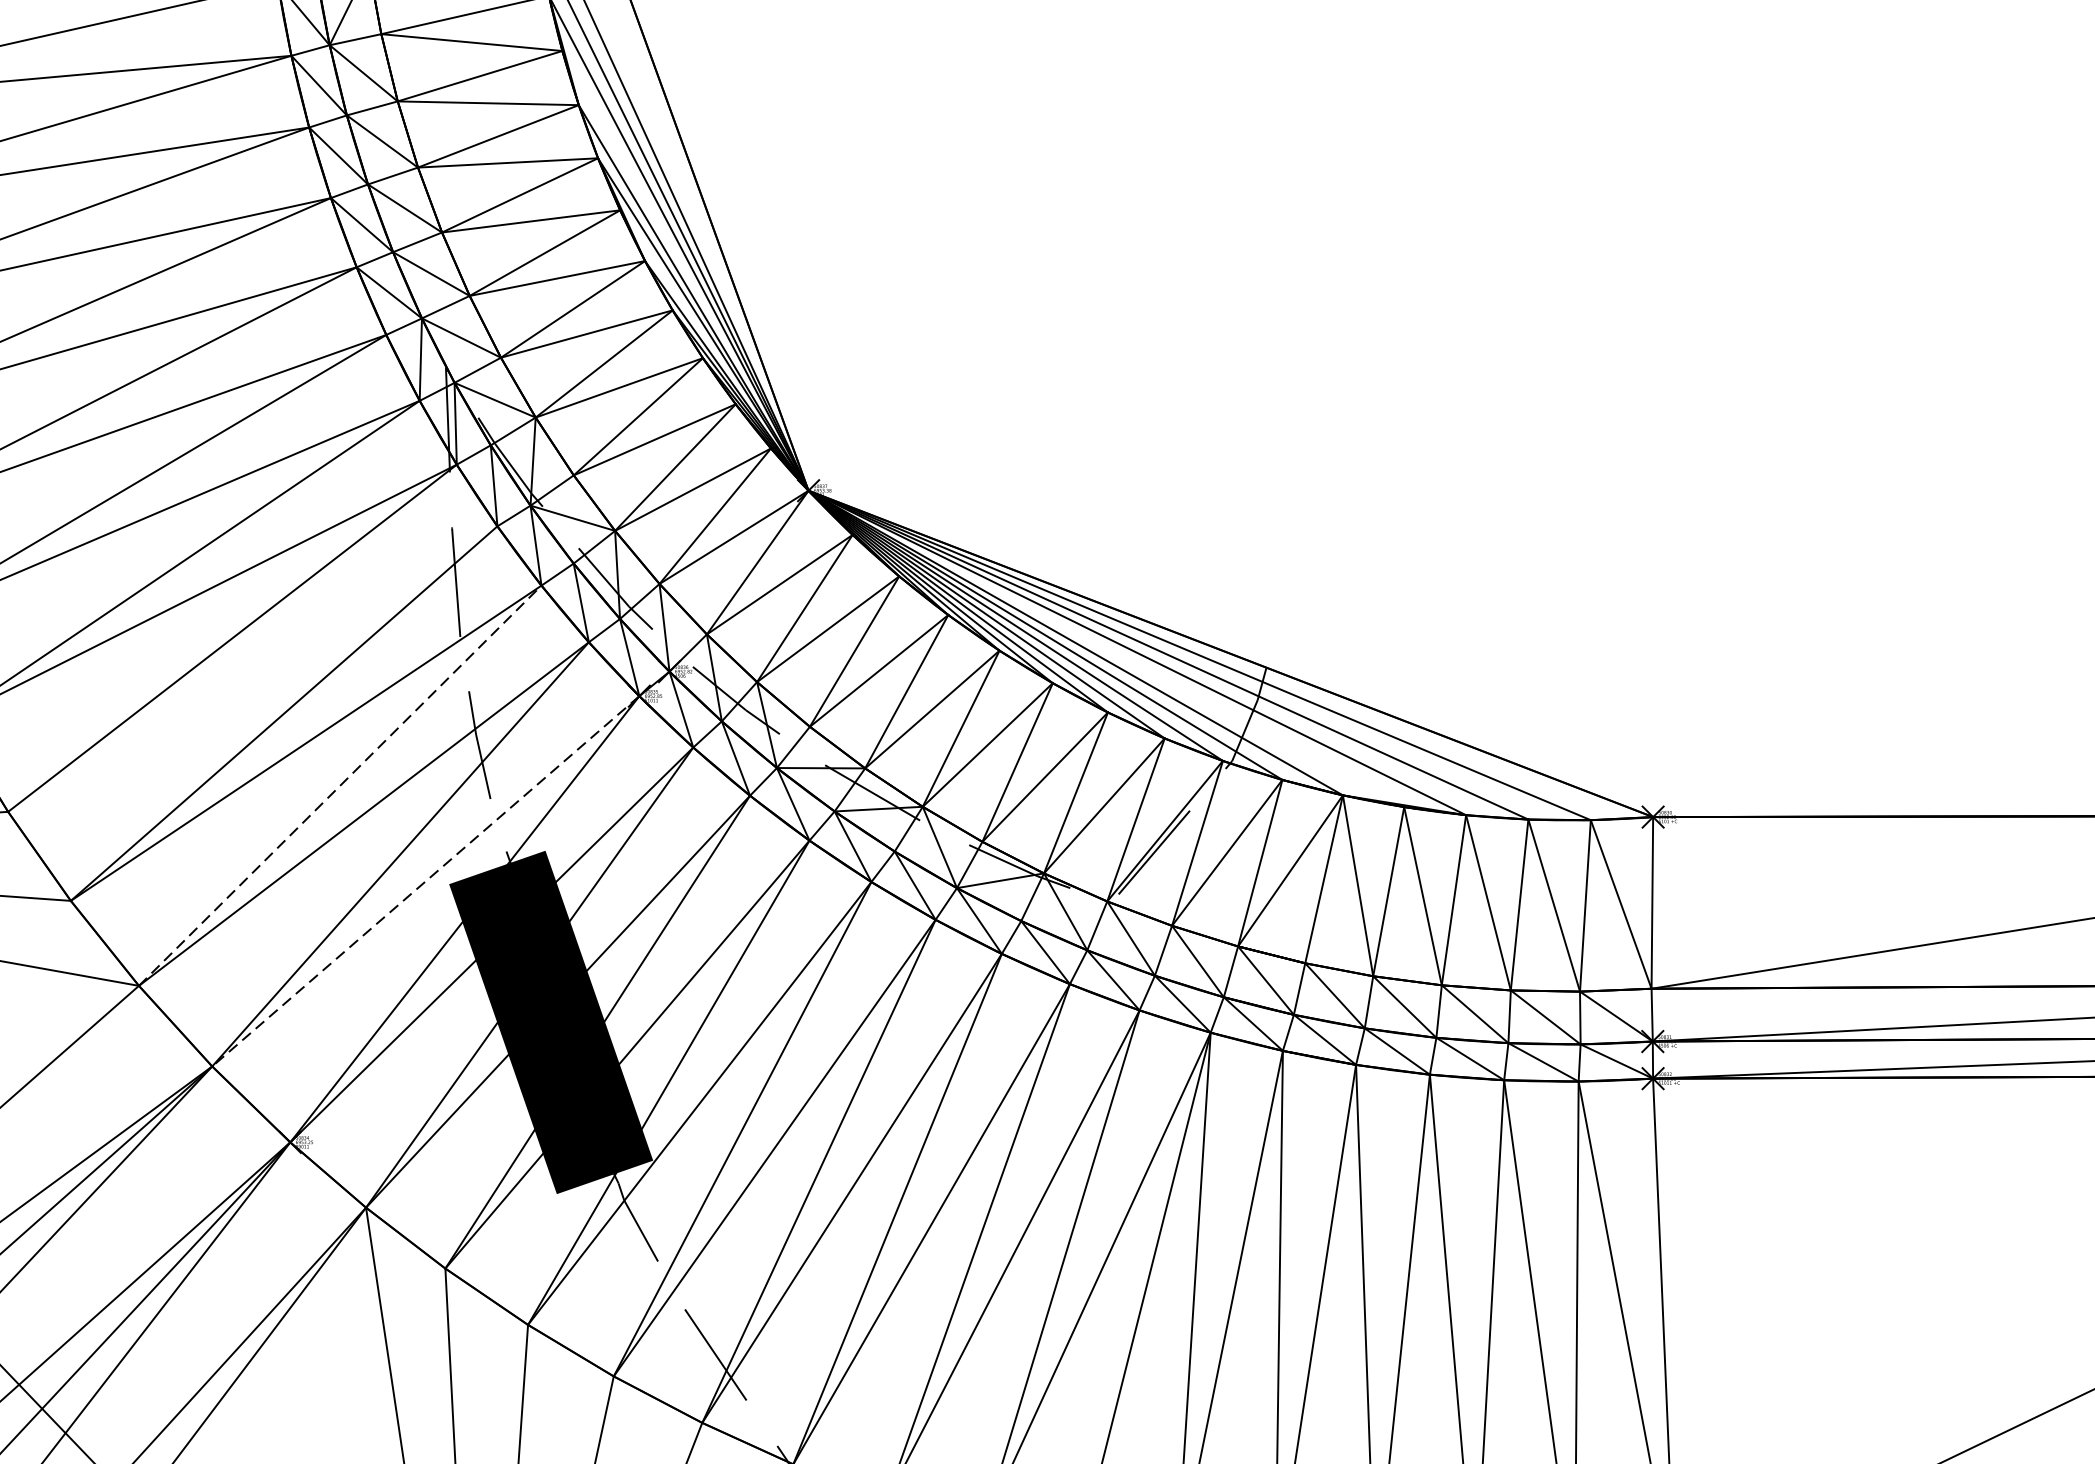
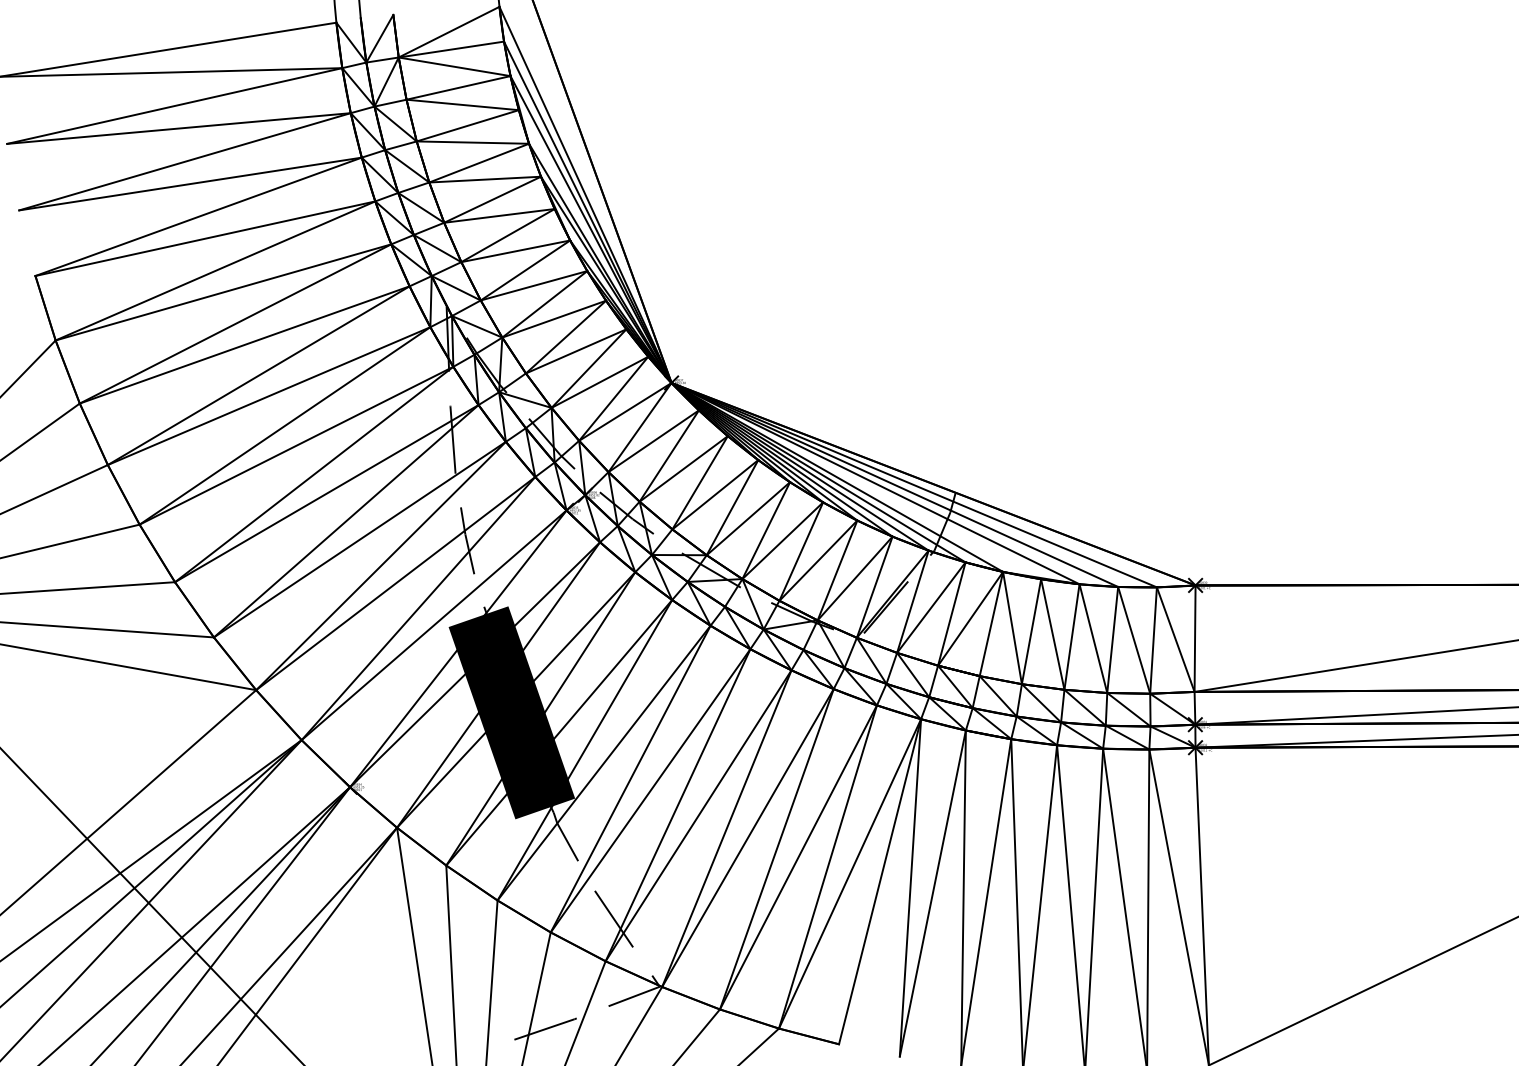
line: (252, 668) -> (326, 493), added
line: (340, 784) -> (381, 565), dashed -> solid
line: (424, 881) -> (433, 625), dashed -> solid

